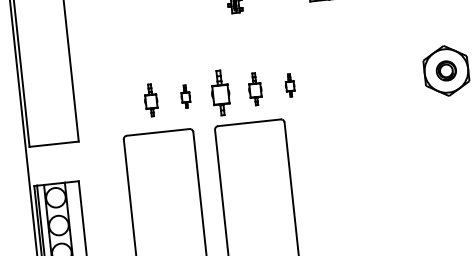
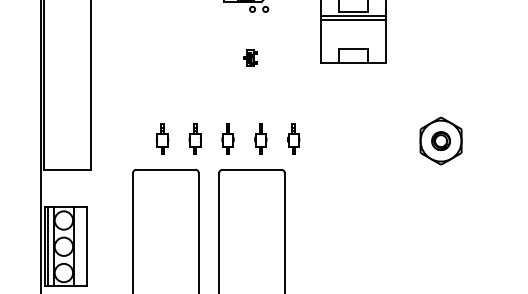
part: (289, 84) -> (293, 138), size x1.43
part: (219, 92) -> (227, 138), size x0.71
part: (184, 96) -> (194, 138), size x1.43

